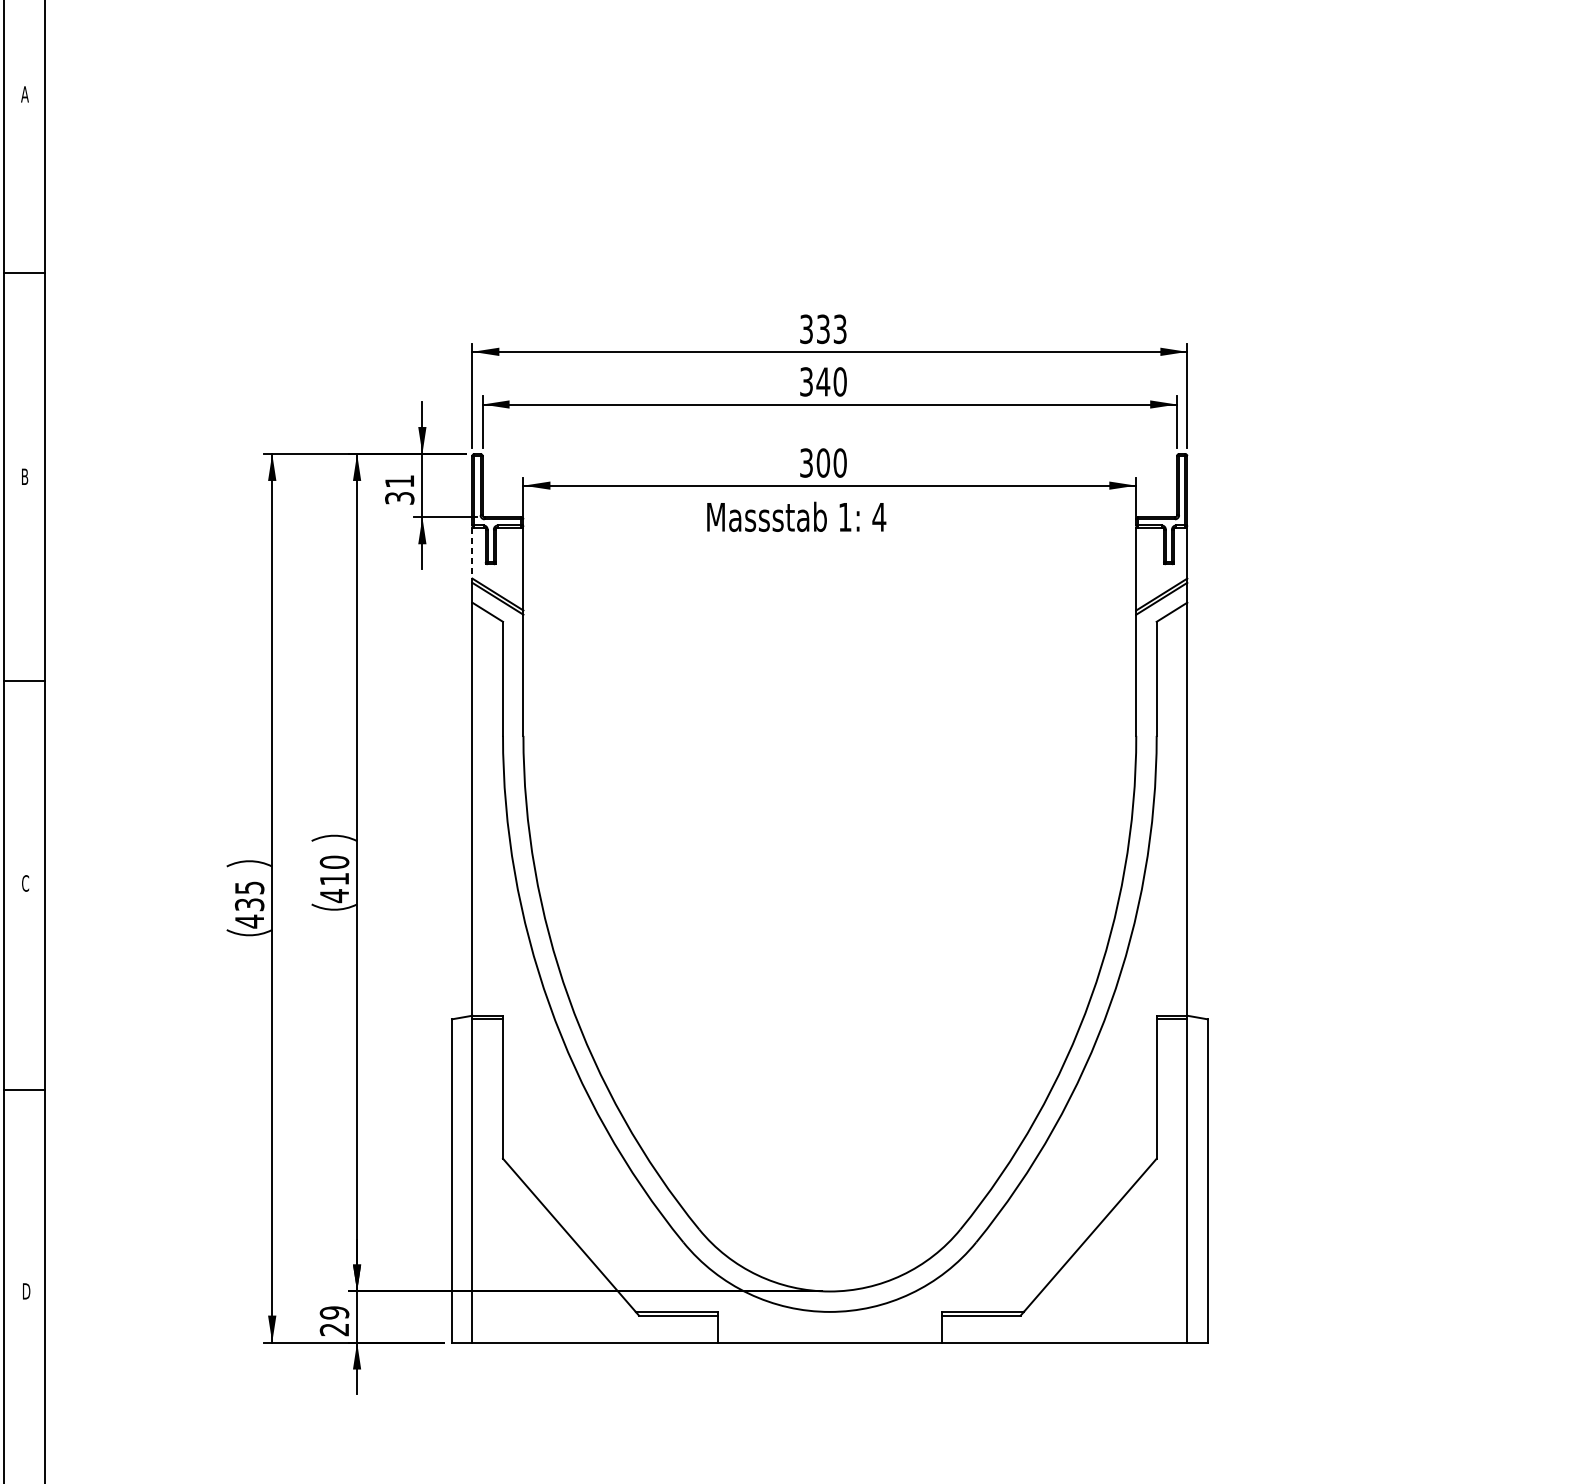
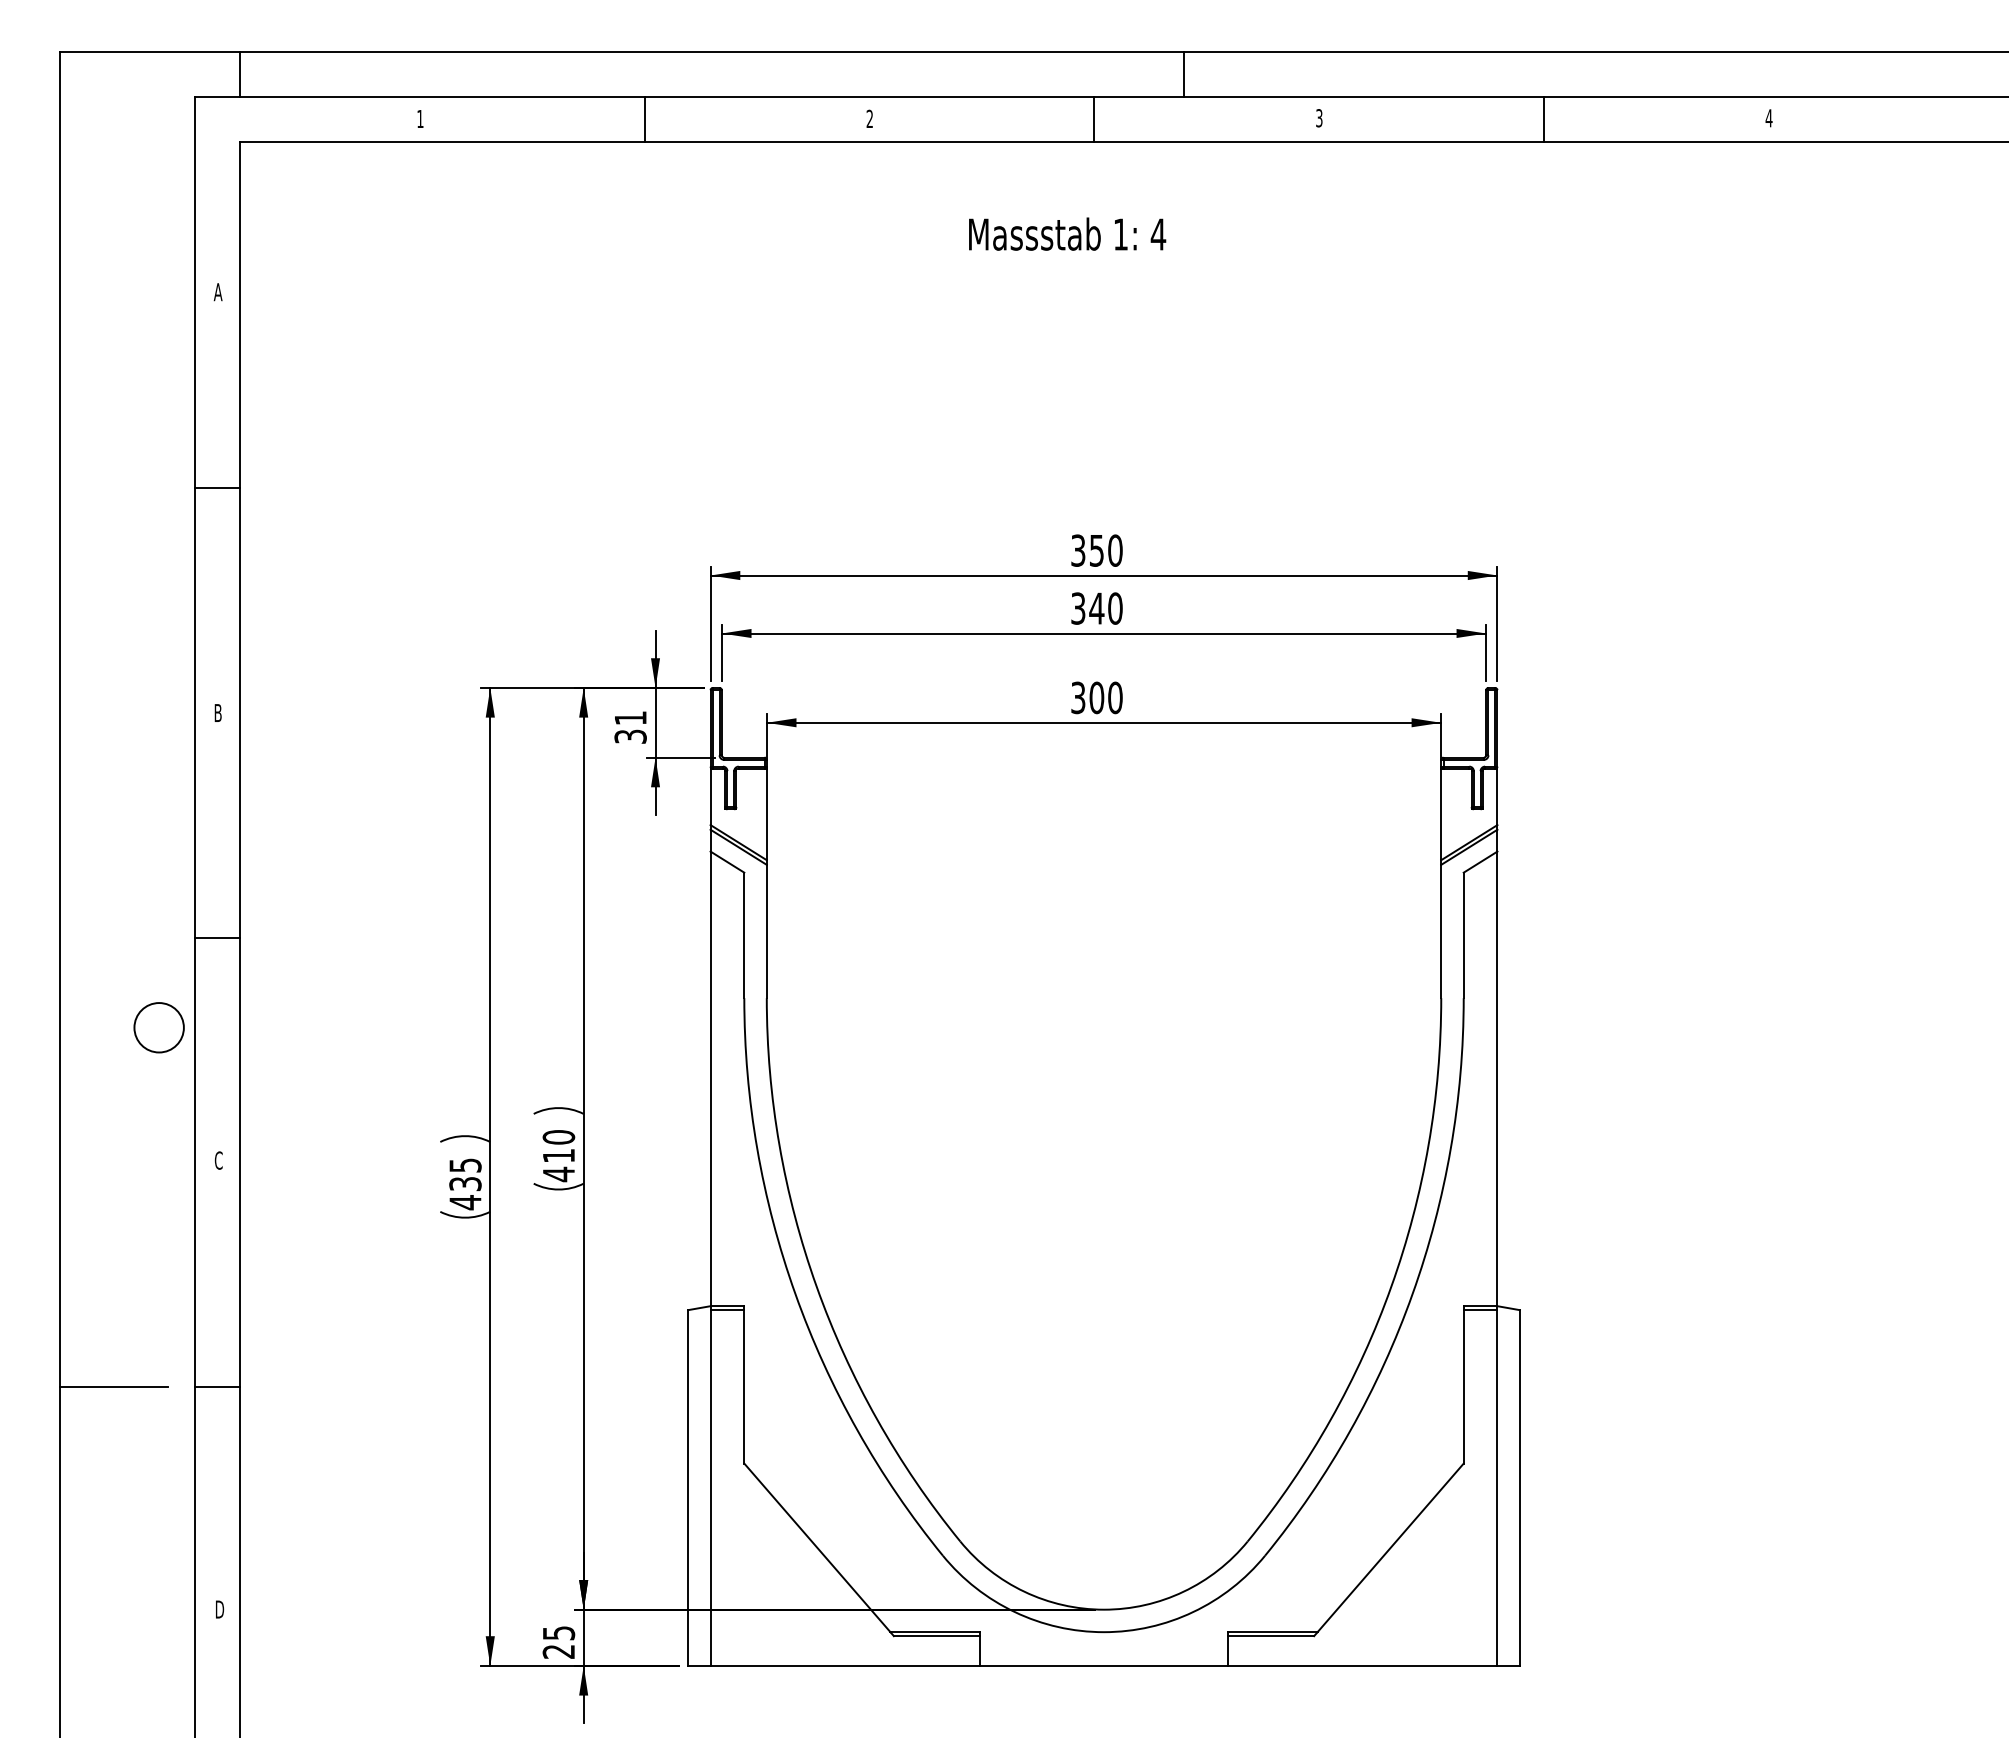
text: (832, 329) -> (1106, 550), 333 -> 350
text: (796, 516) -> (1067, 233), moved
line: (472, 553) -> (710, 797), dashed -> solid
text: (334, 1313) -> (558, 1633), 29 -> 25

